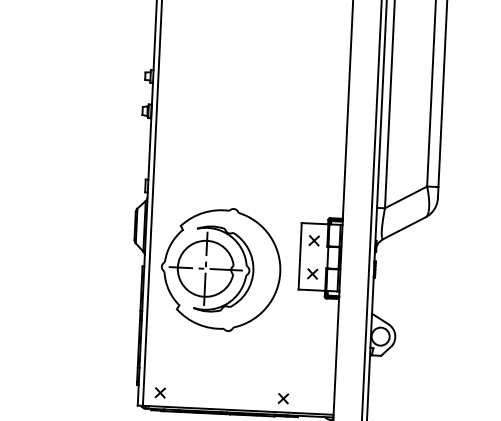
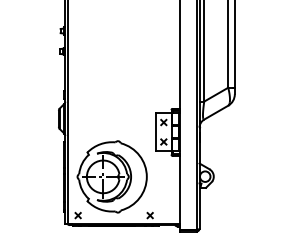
part: (219, 268) -> (111, 176), moved

